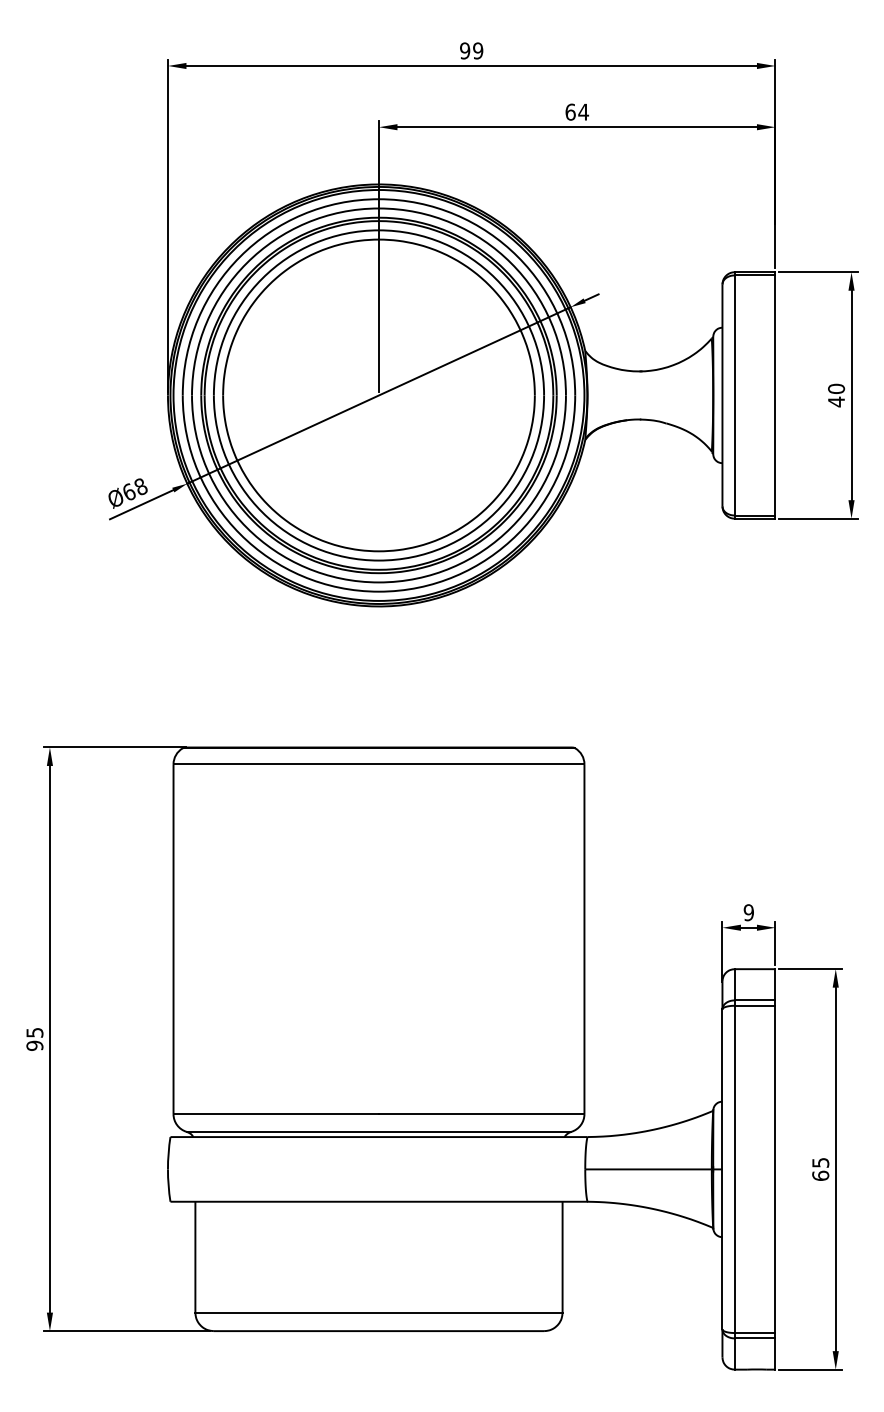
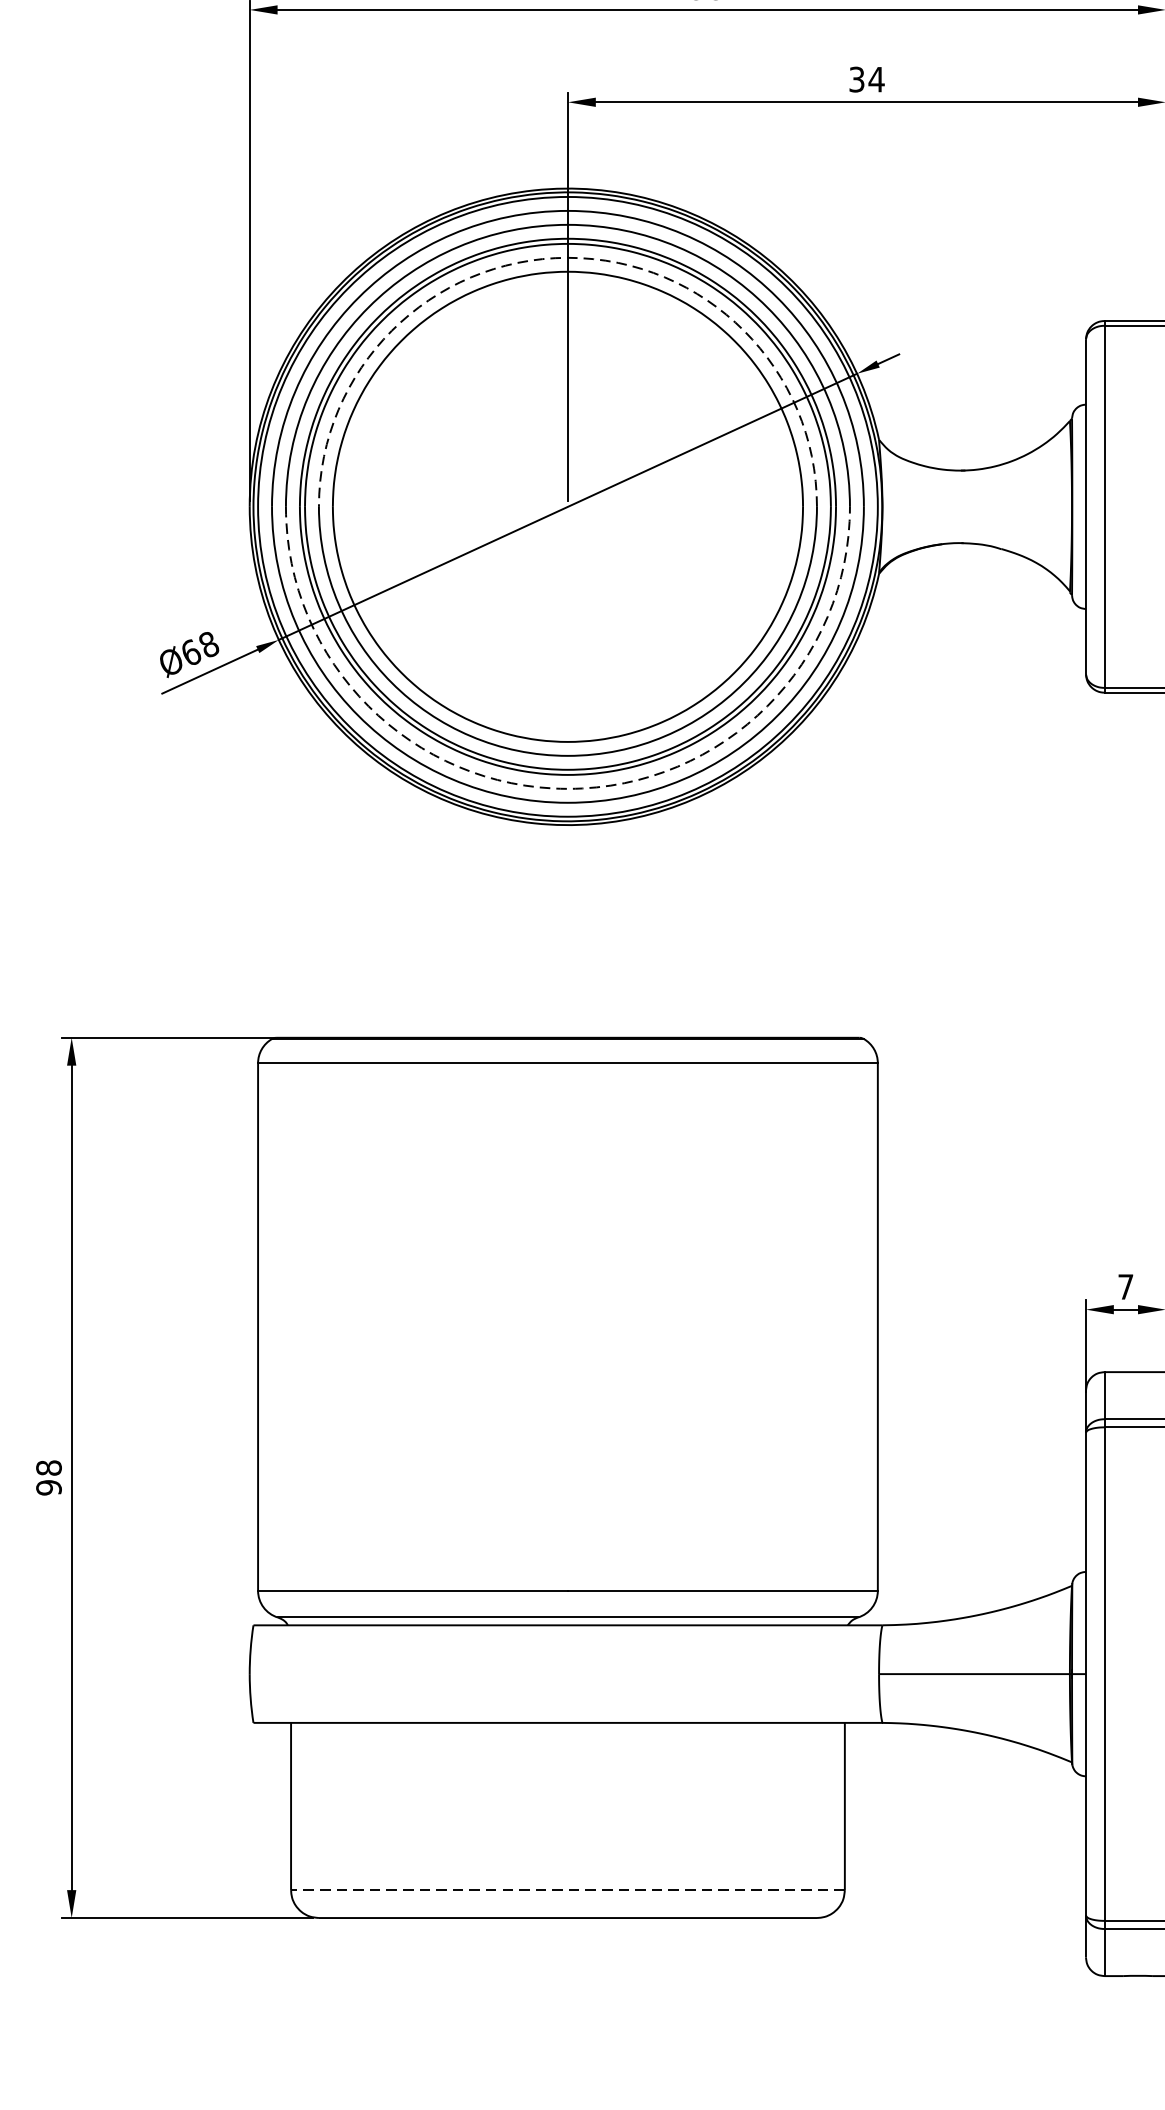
text: (570, 111) -> (856, 78), 64 -> 34
arc: (378, 230) -> (567, 258), solid -> dashed
arc: (378, 582) -> (567, 788), solid -> dashed
text: (748, 912) -> (1125, 1286), 9 -> 7
text: (34, 1032) -> (48, 1467), 95 -> 98
line: (378, 1312) -> (567, 1889), solid -> dashed

